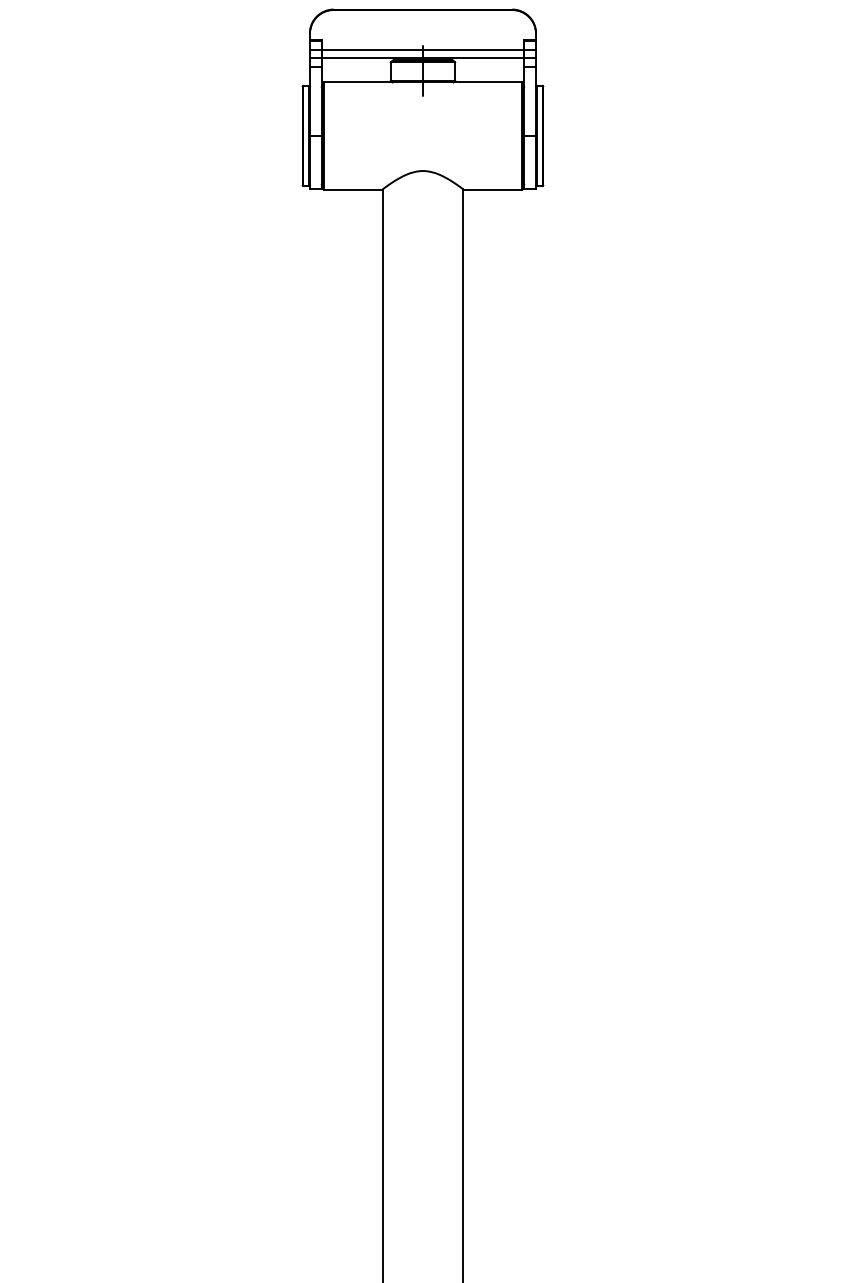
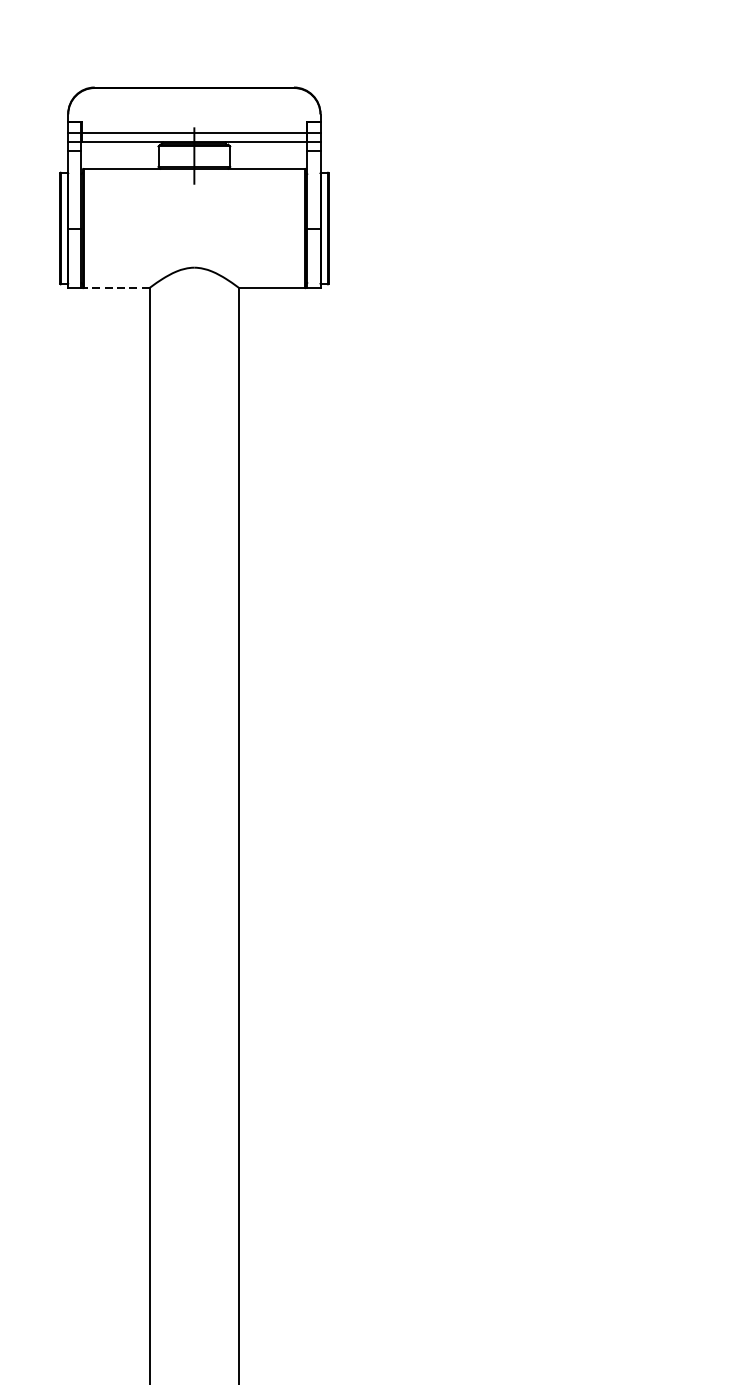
line: (352, 189) -> (115, 288), solid -> dashed

